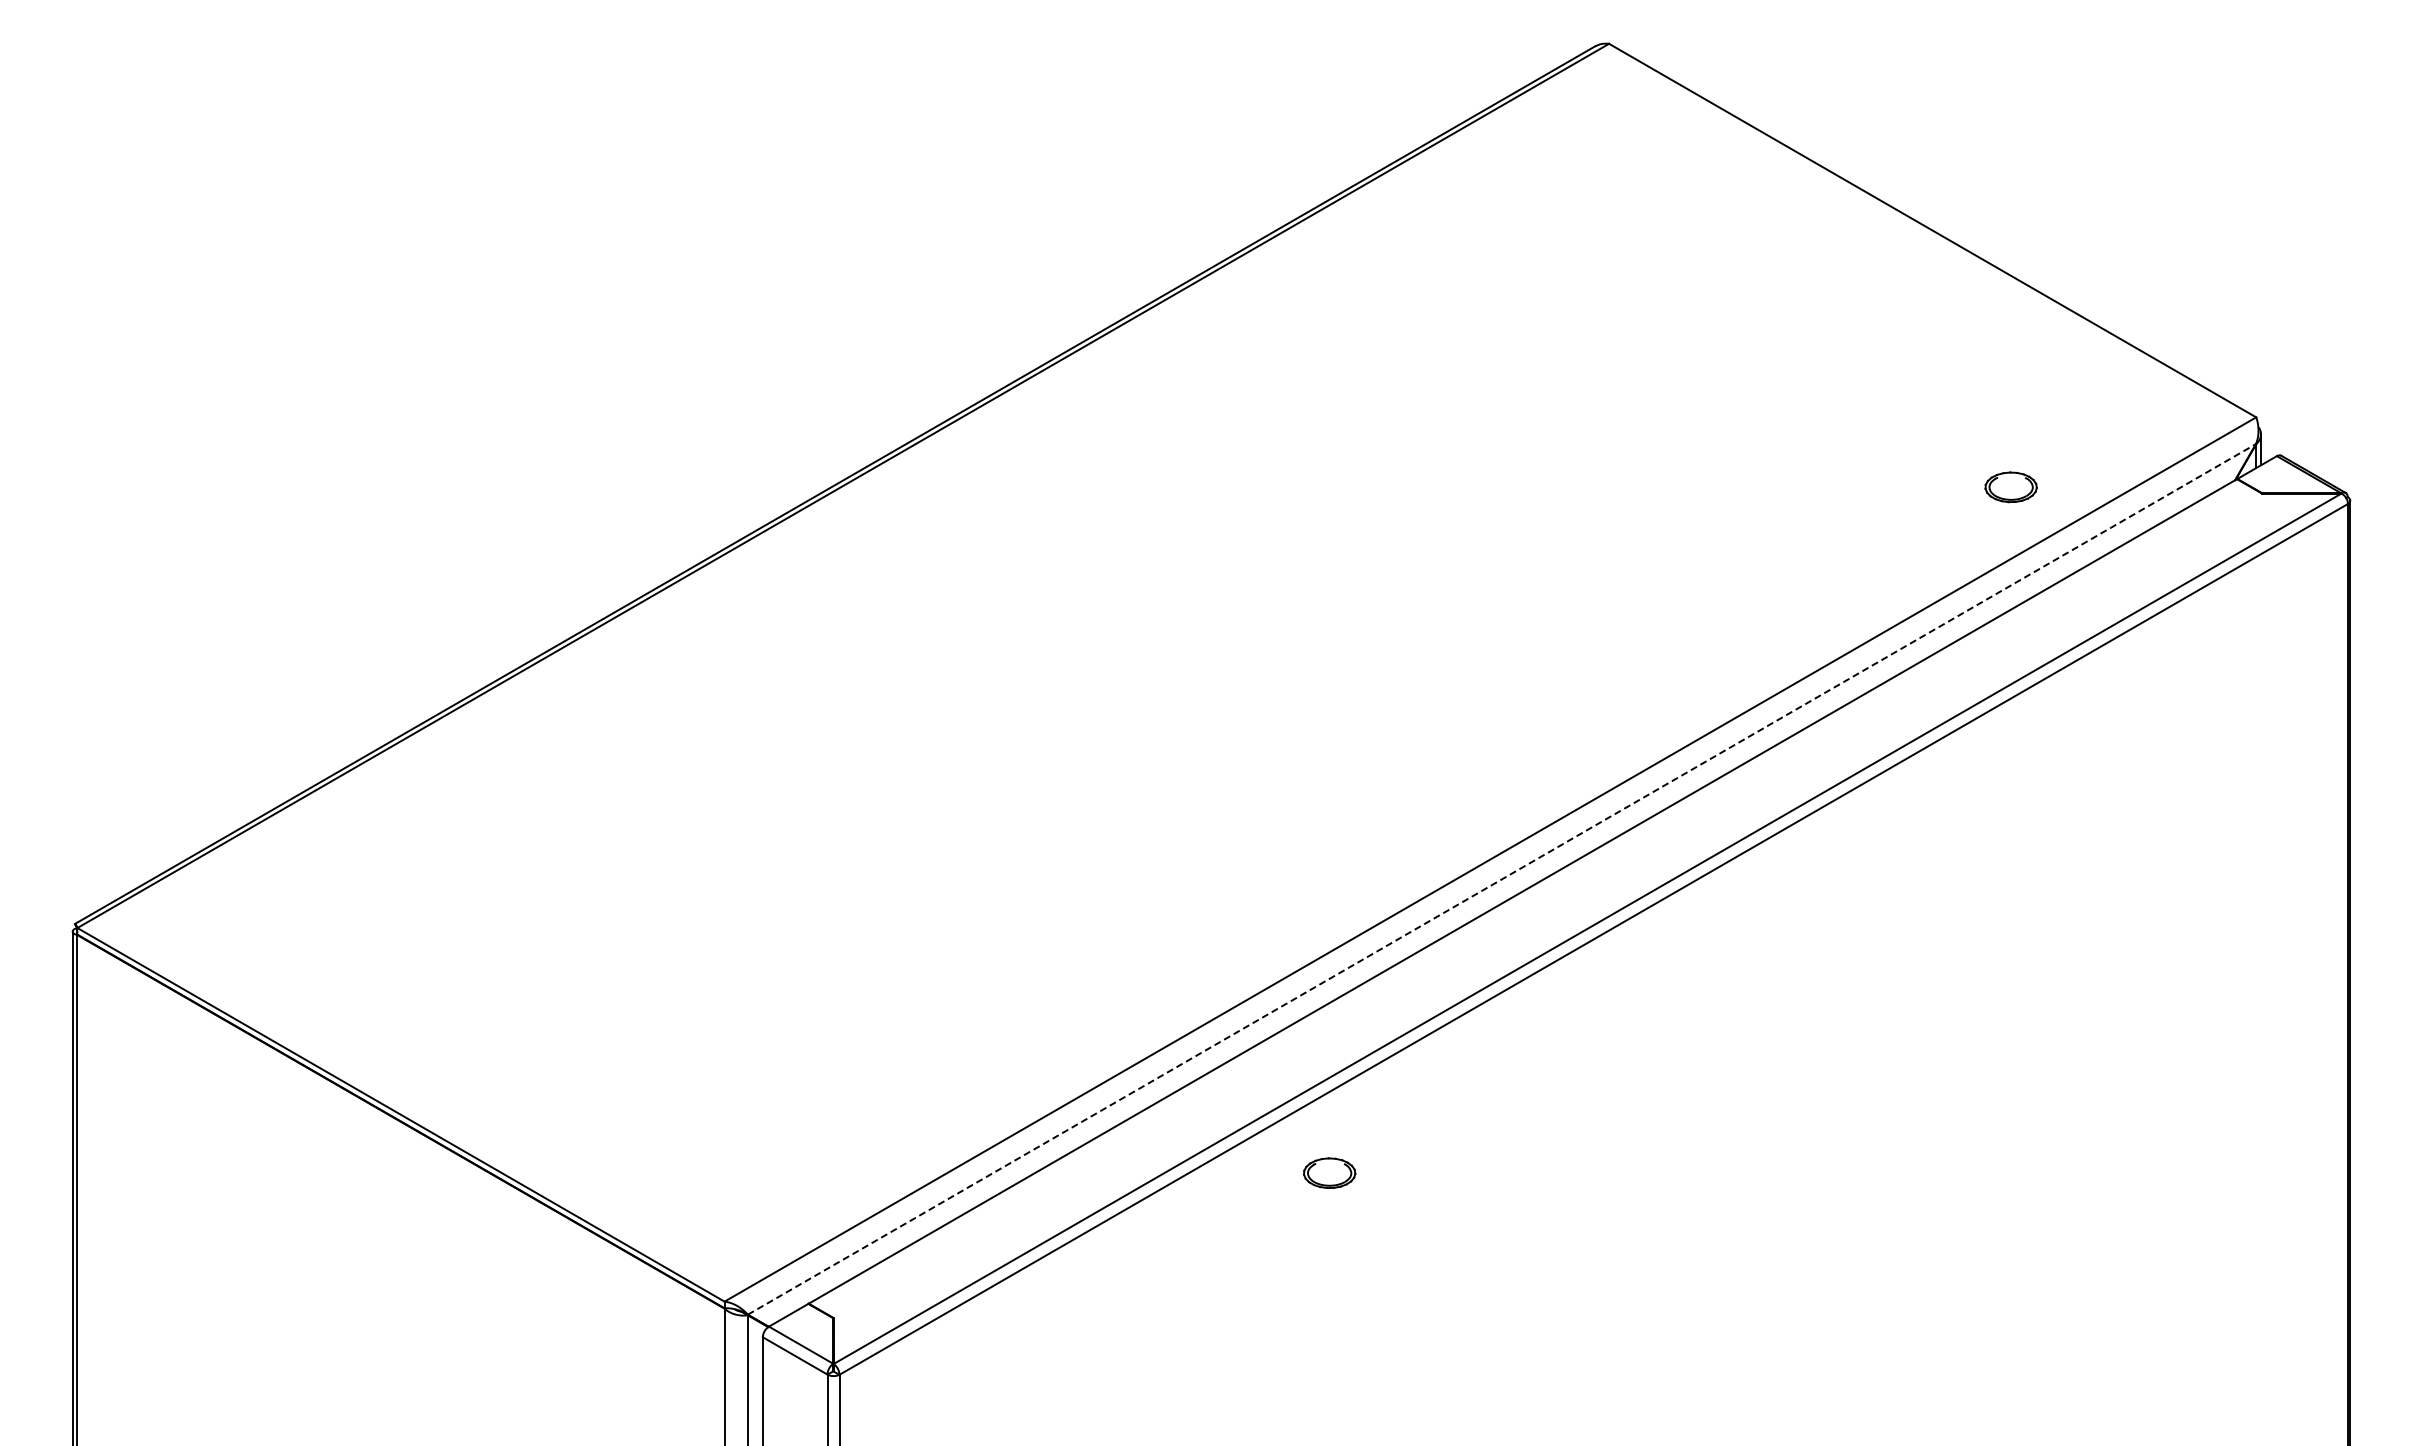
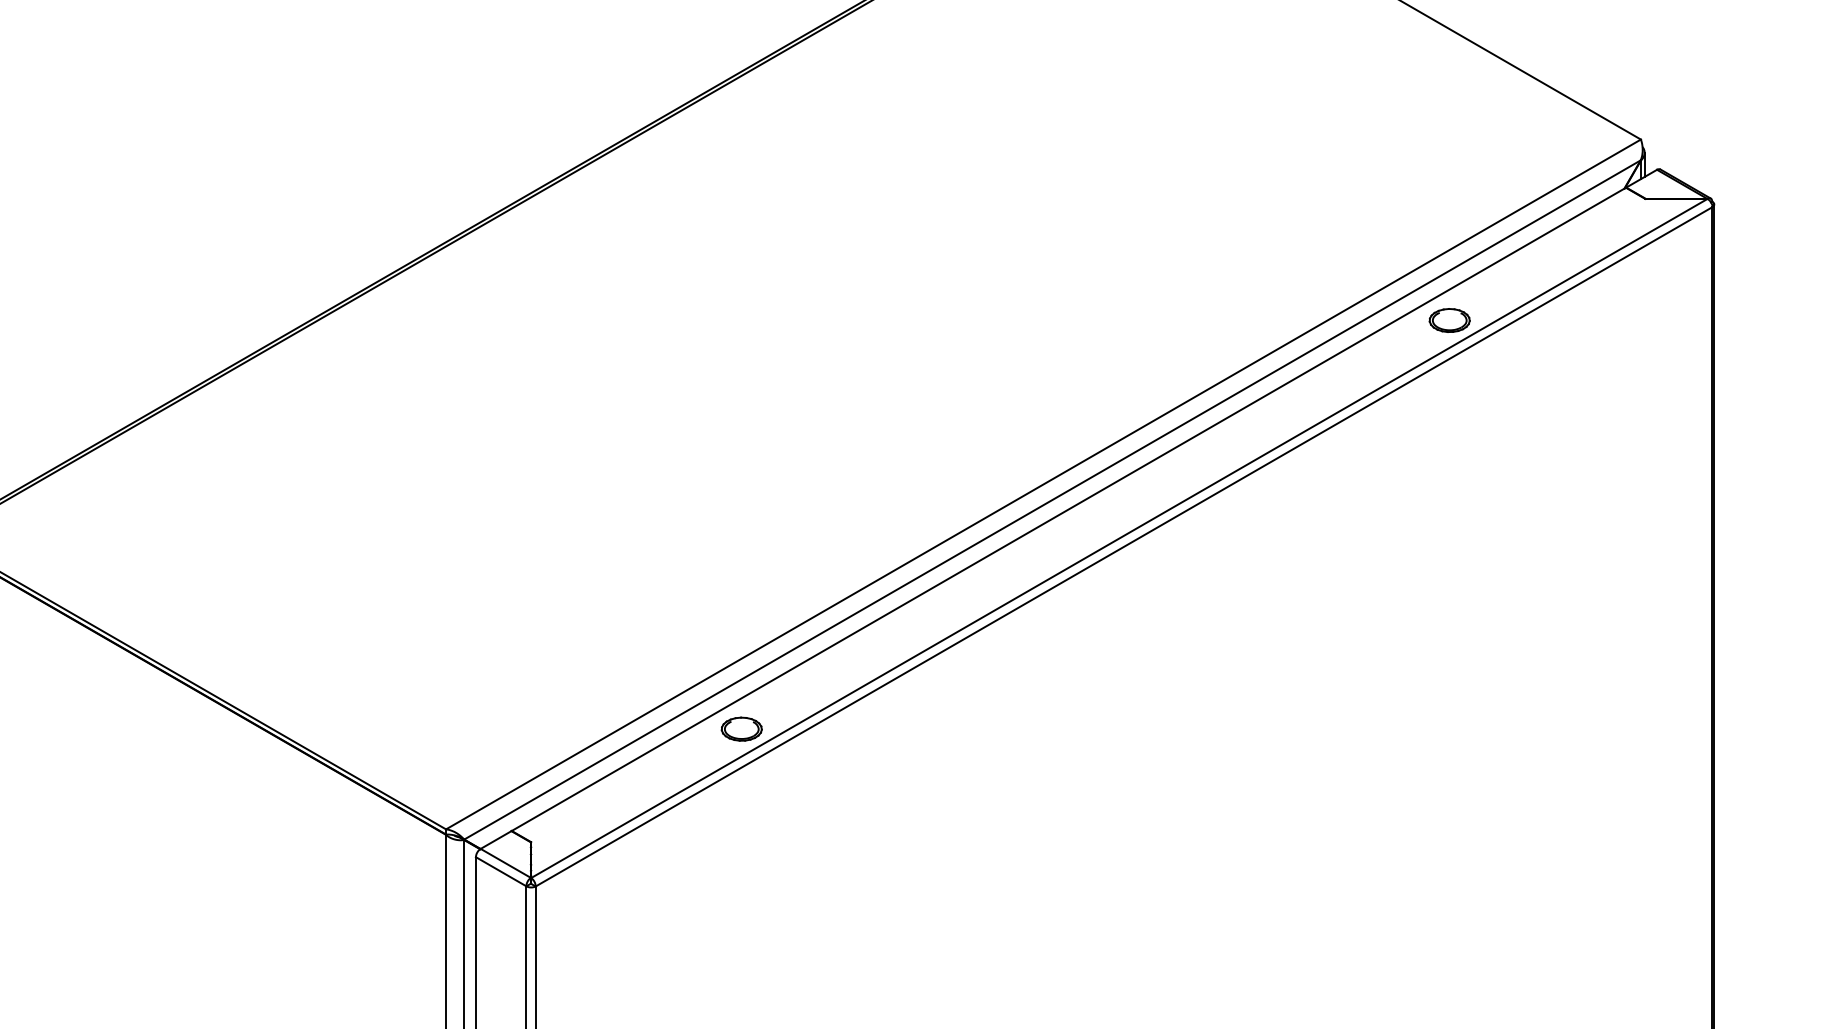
part: (2010, 487) -> (1449, 320), moved
line: (1501, 879) -> (1052, 500), dashed -> solid
part: (1329, 1172) -> (741, 728), moved

